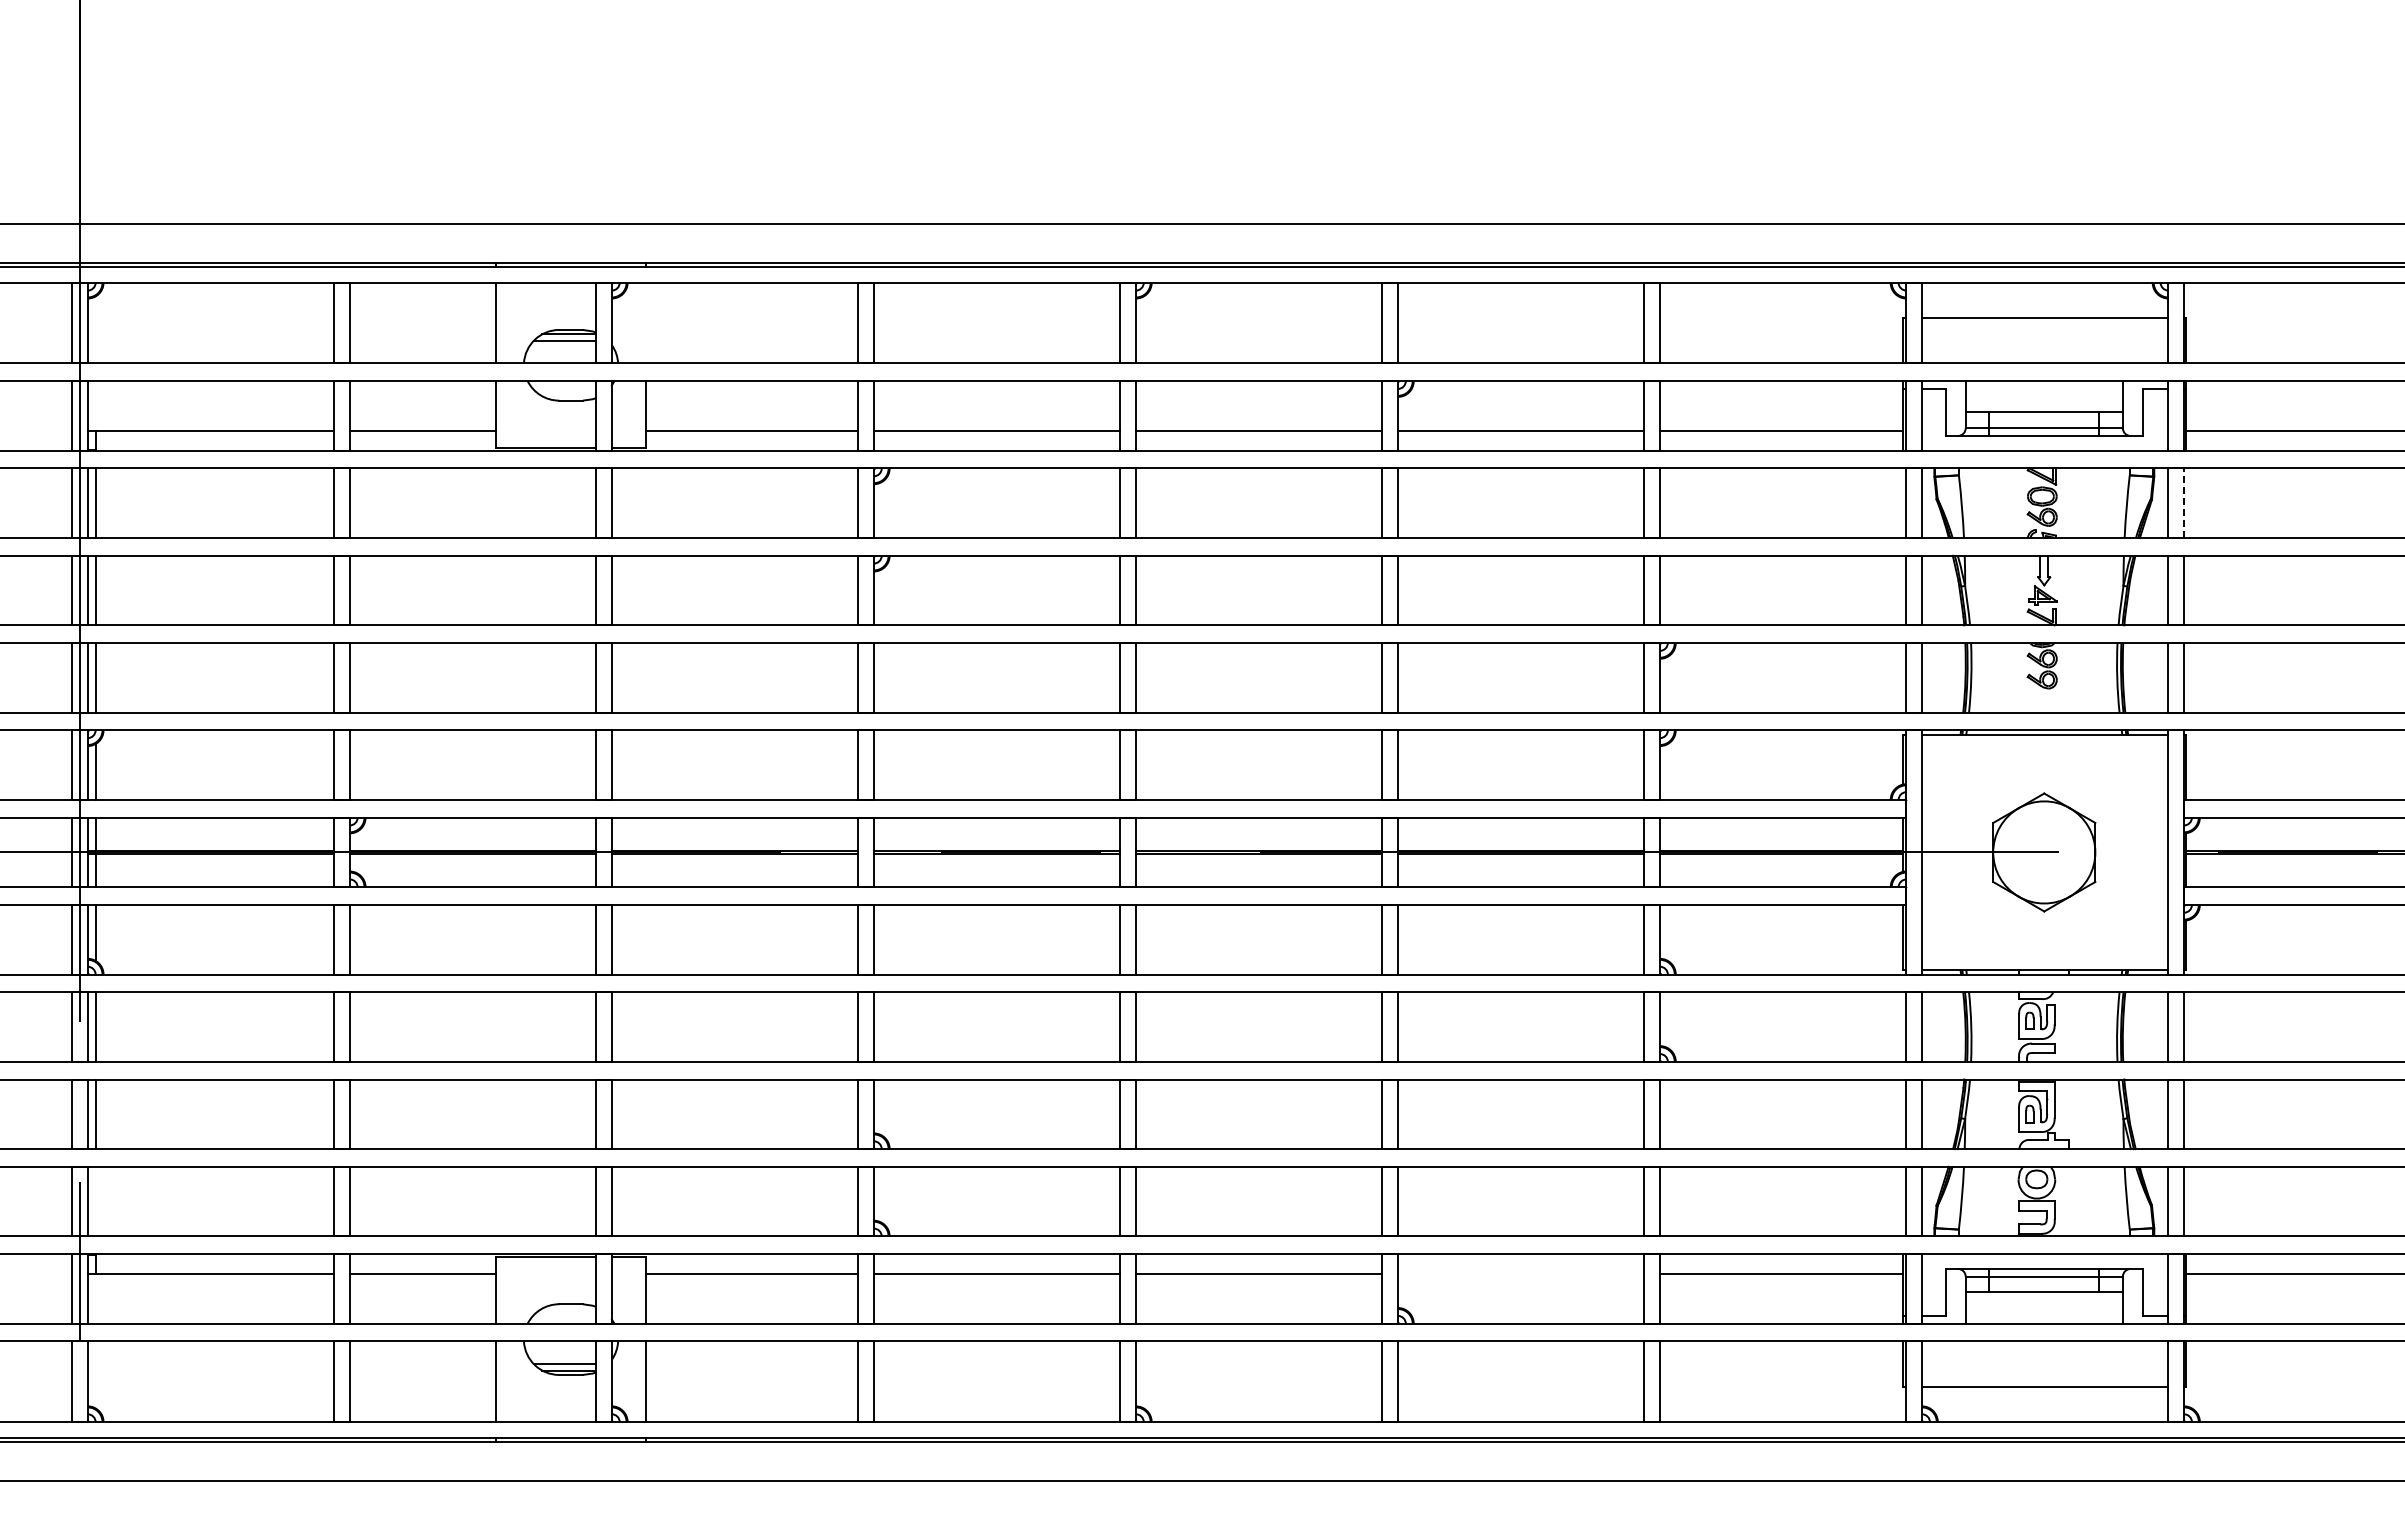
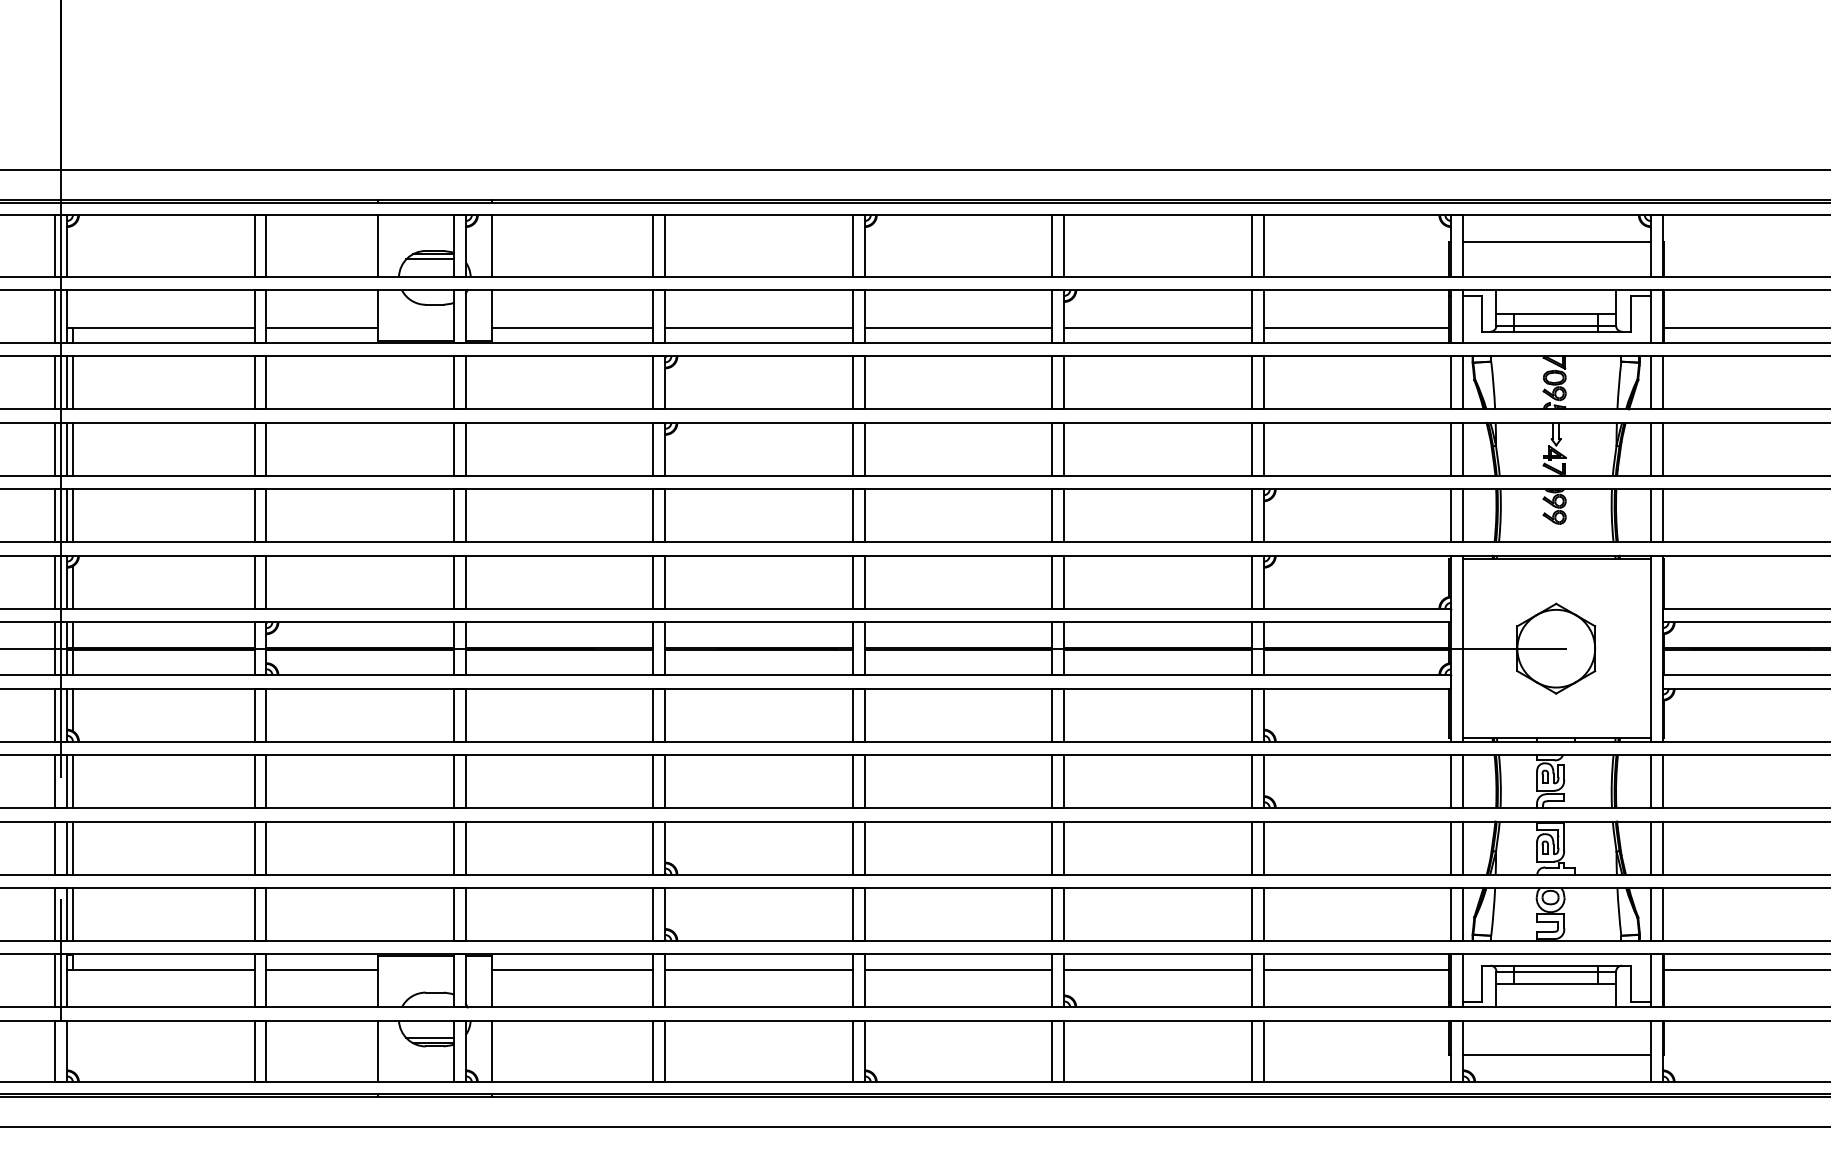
line: (645, 322) -> (491, 245), added
line: (2184, 503) -> (1662, 383), dashed -> solid
line: (95, 1201) -> (72, 914), added
line: (1521, 1274) -> (1158, 969), added

